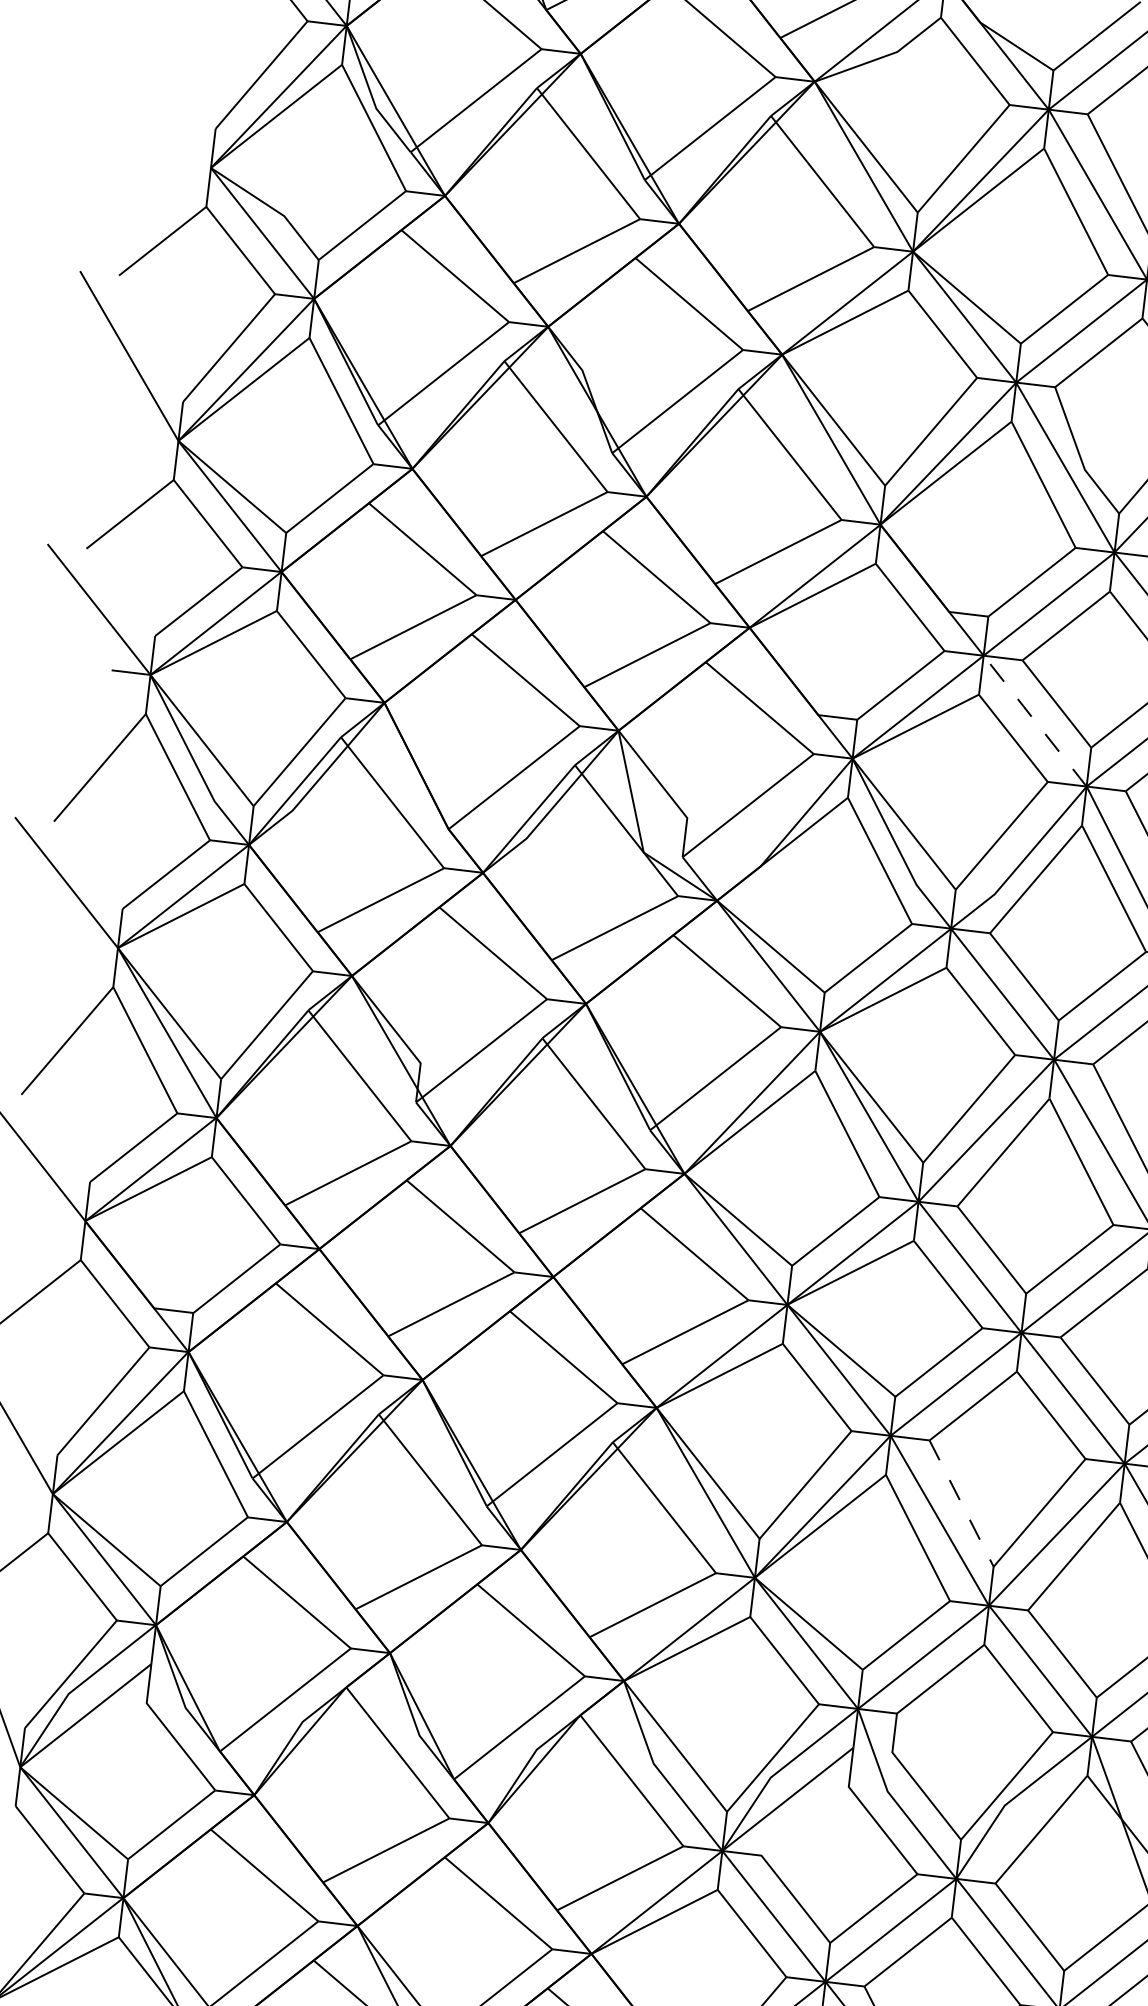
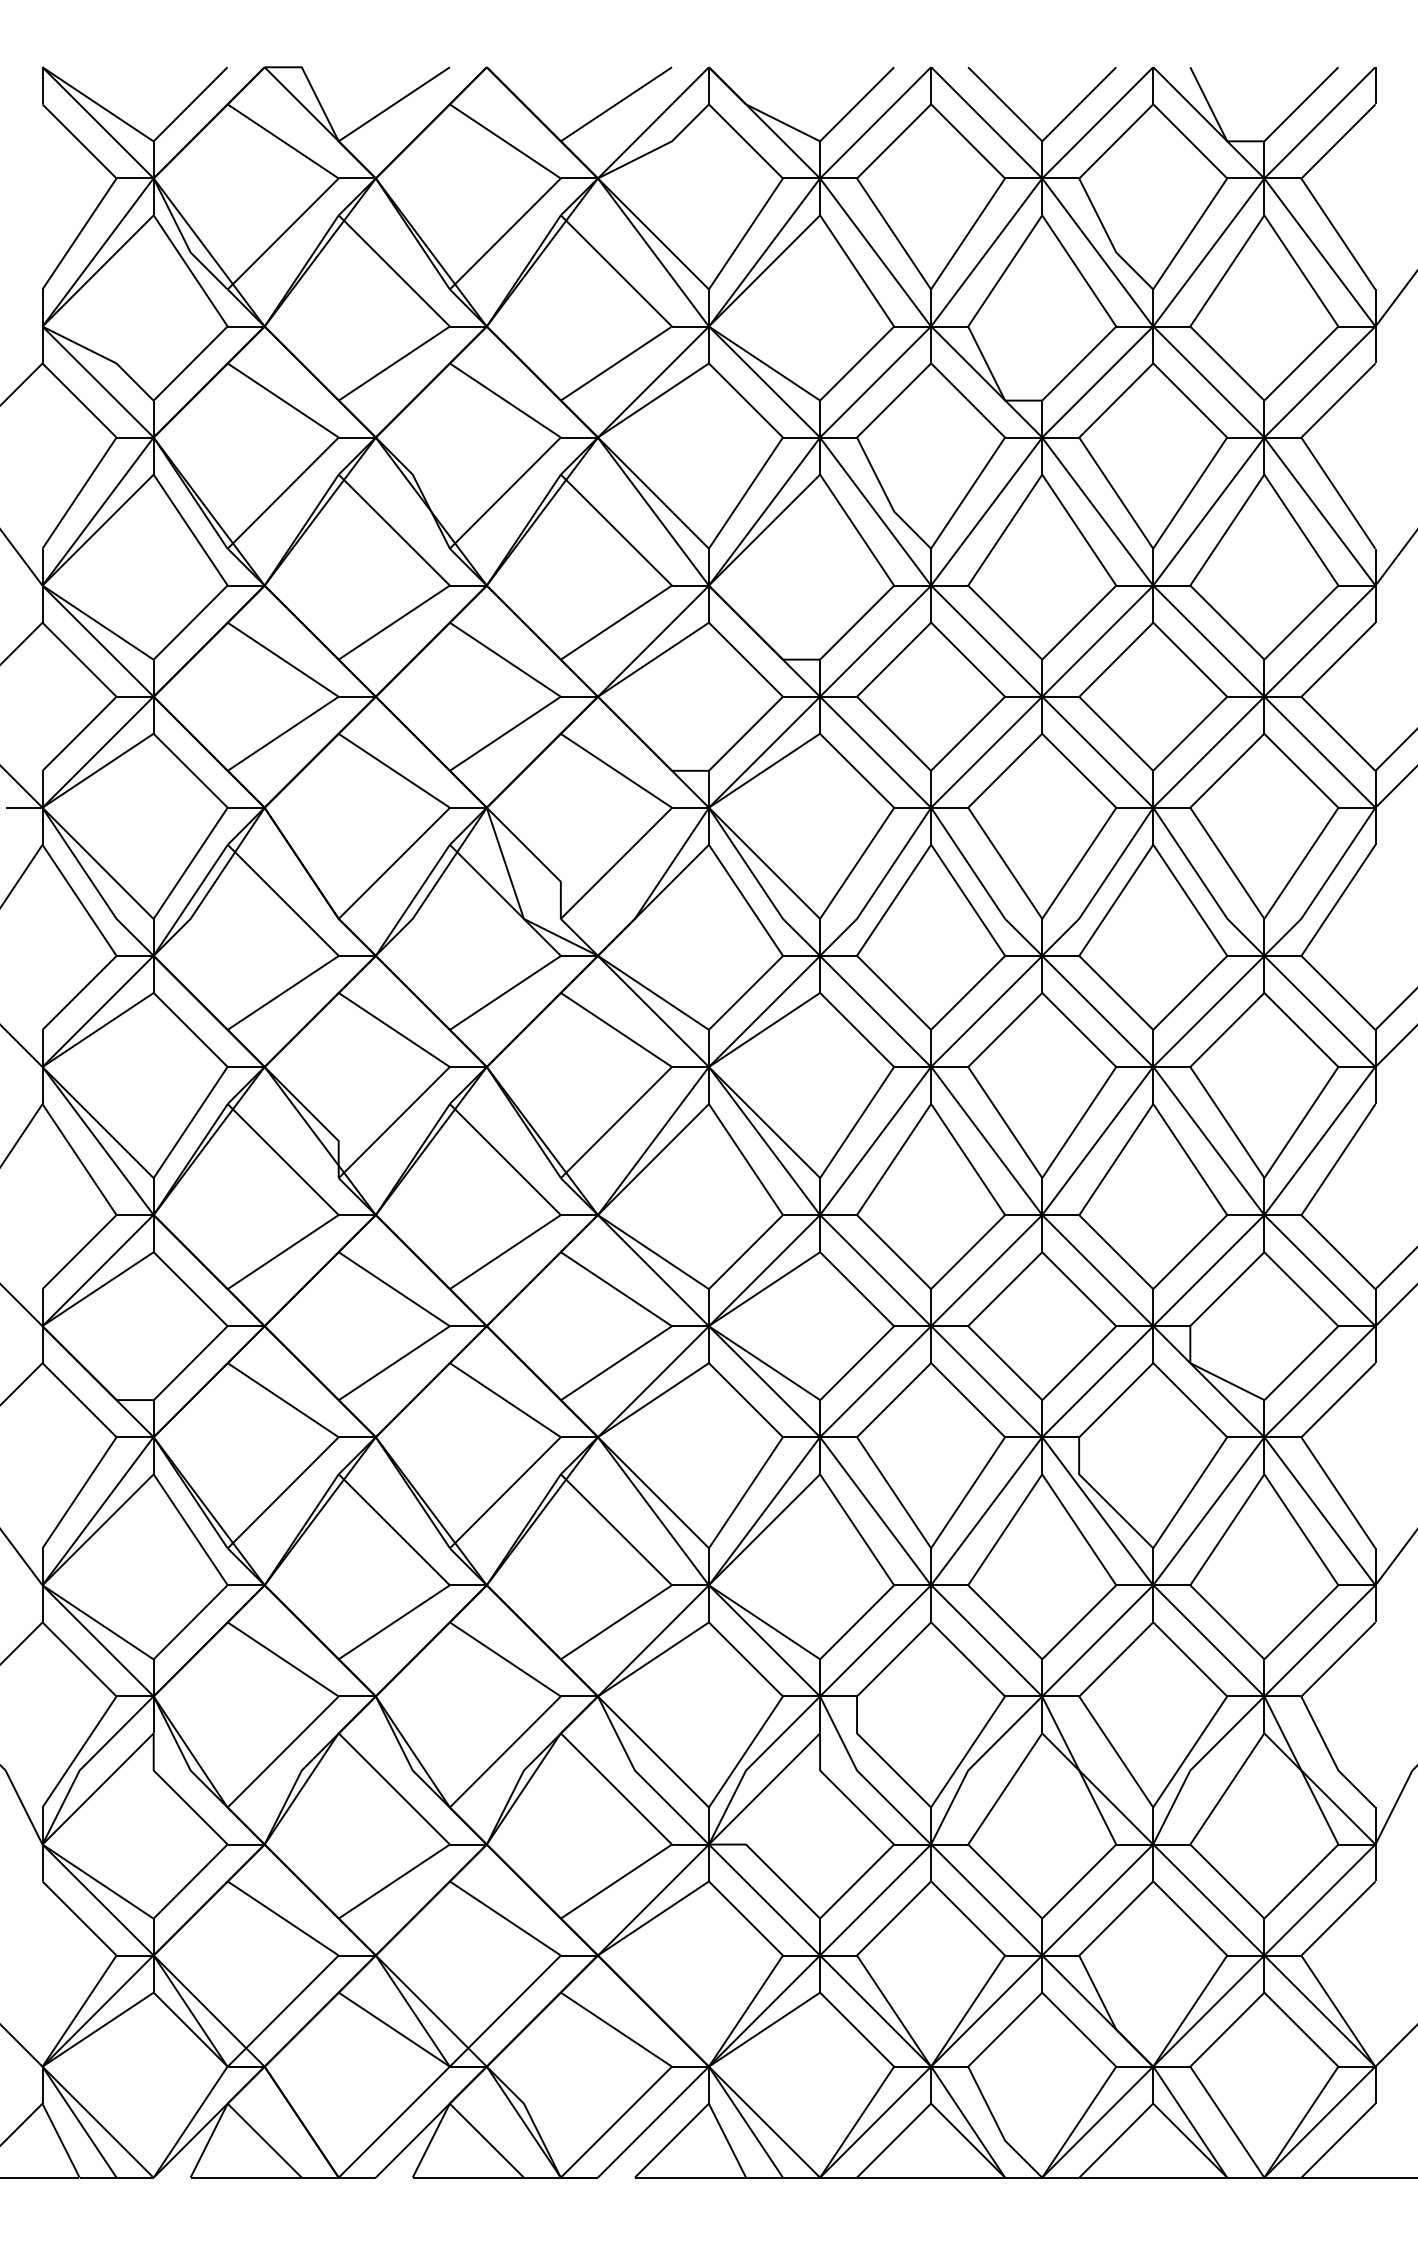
line: (1035, 720) -> (875, 751), dashed -> solid
line: (962, 1503) -> (894, 1492), dashed -> solid

